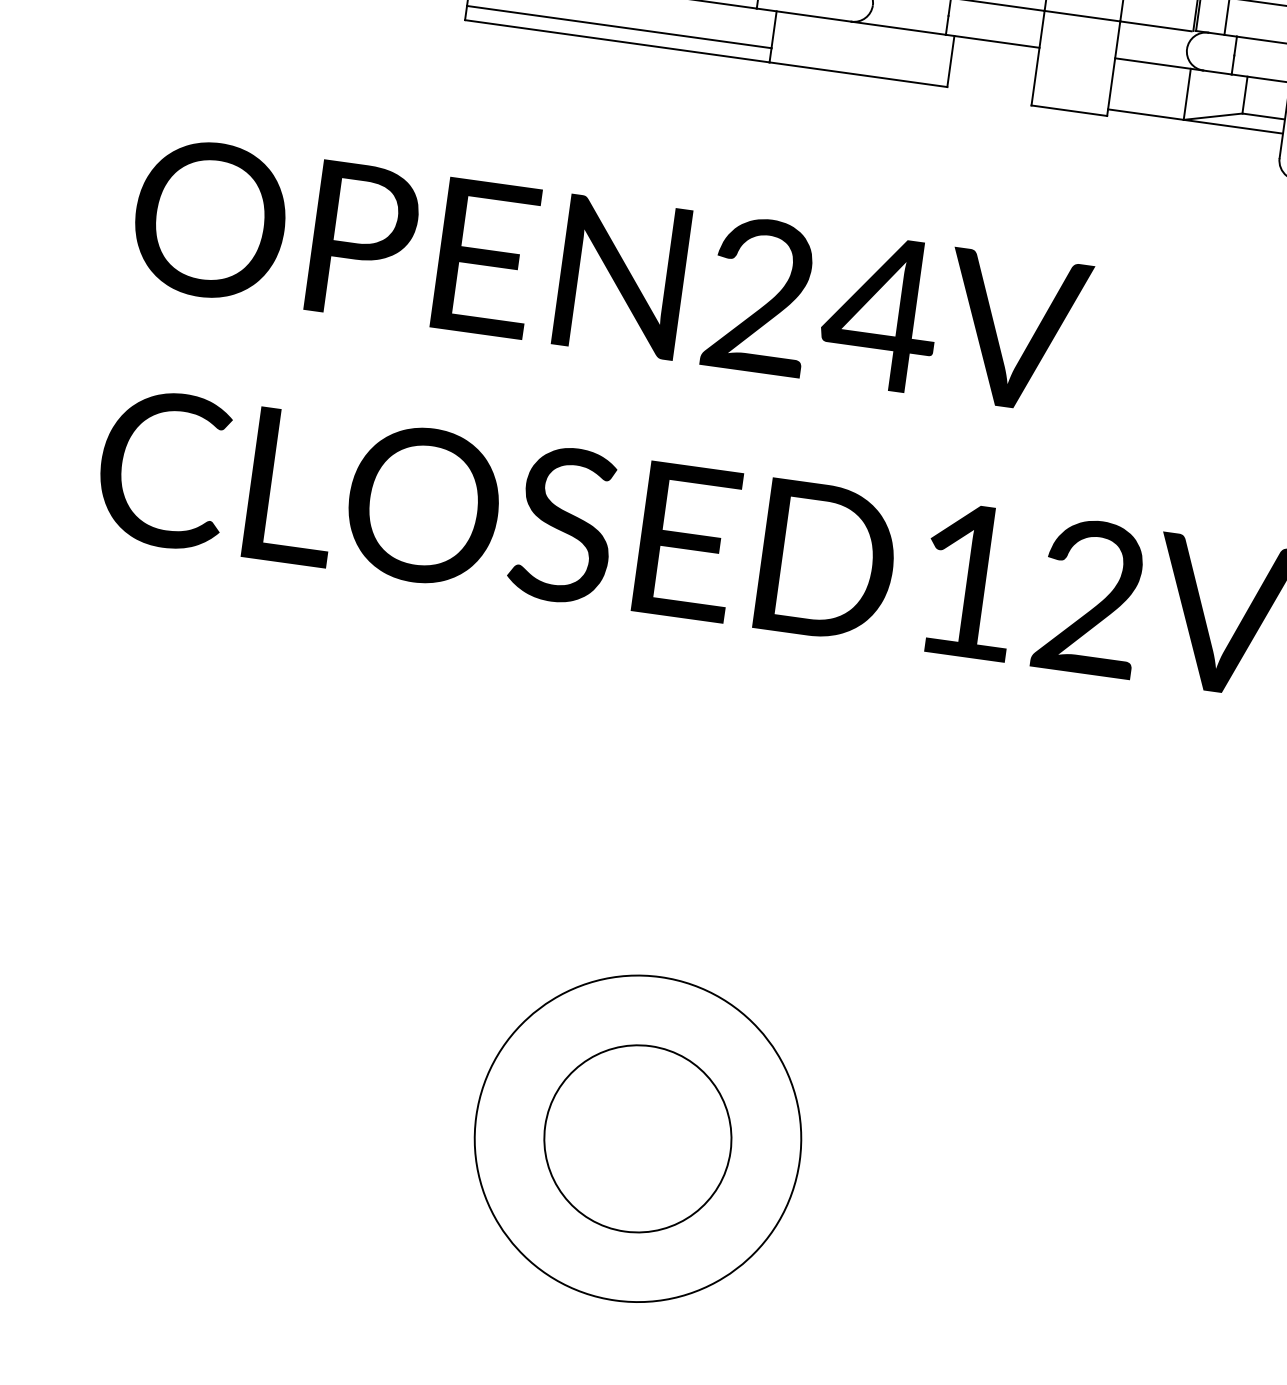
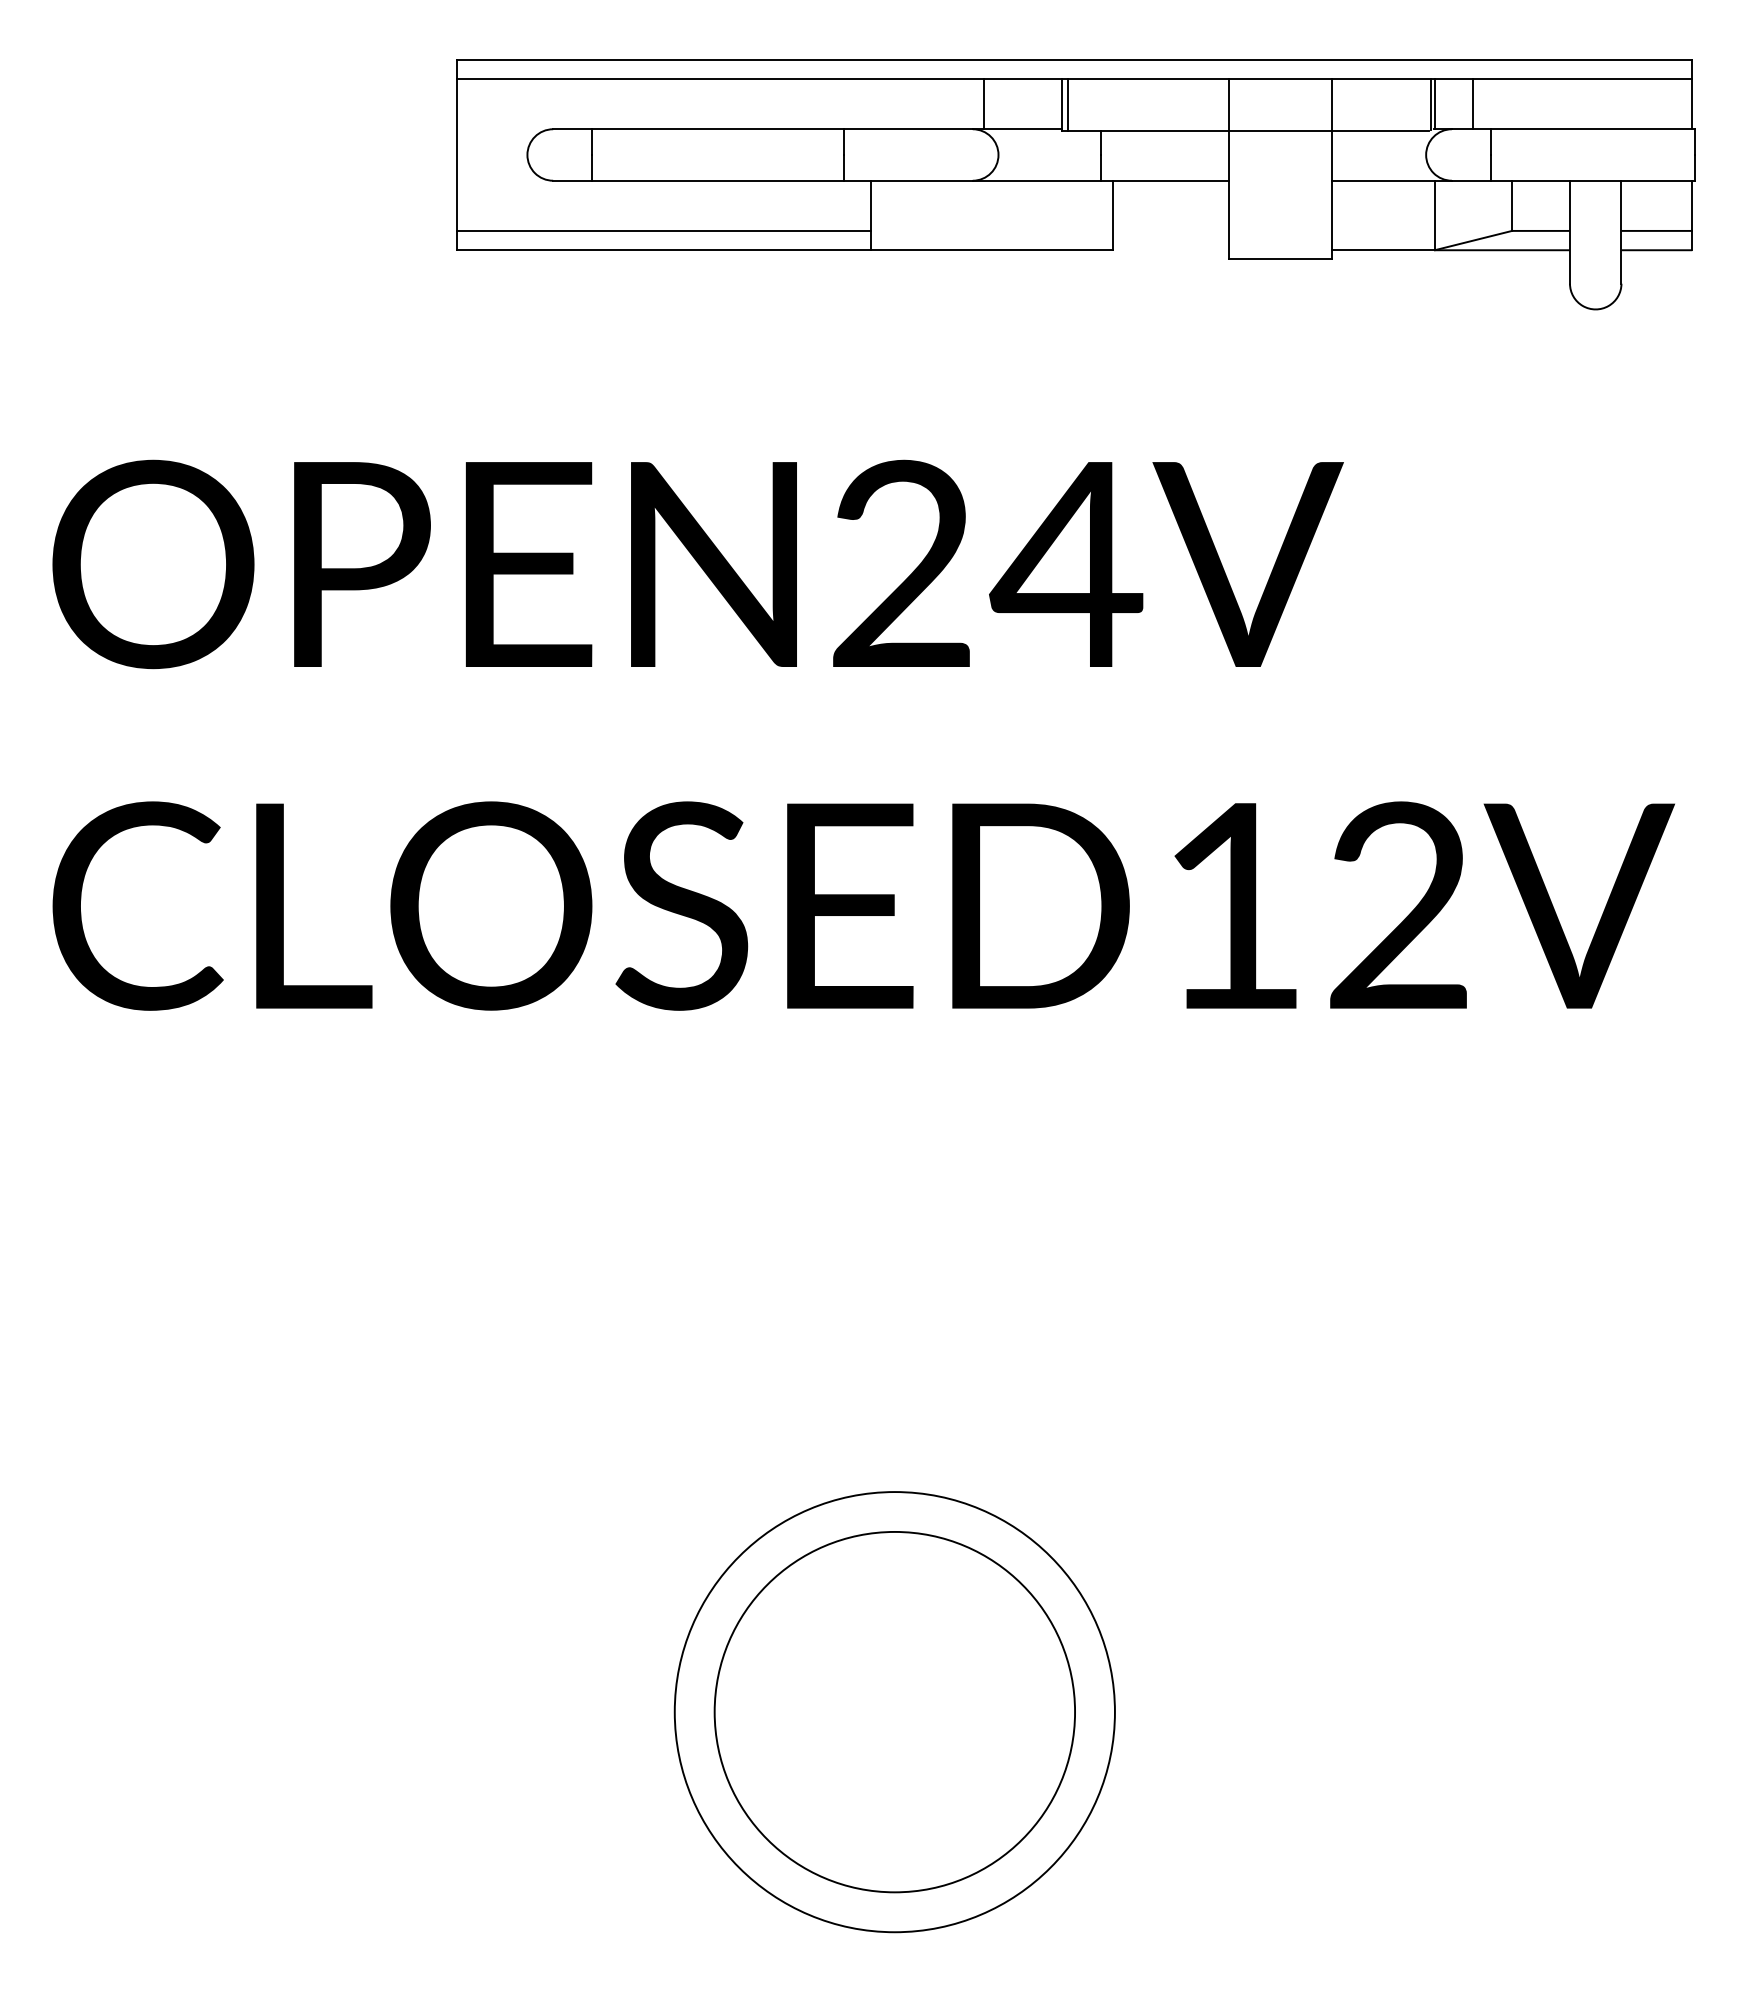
circle: (637, 1139) -> (894, 1712), size x1.43

